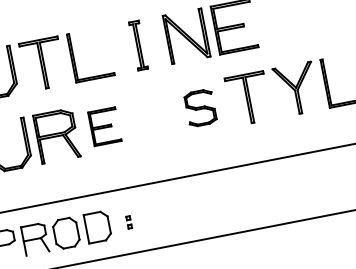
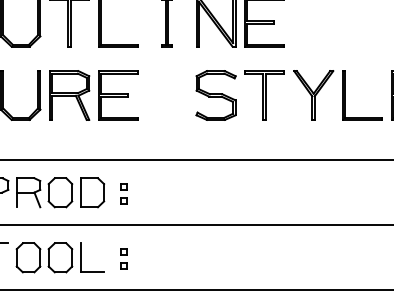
part: (200, 108) -> (215, 95), size x1.43
part: (104, 126) -> (118, 95), size x1.43
part: (128, 221) -> (123, 193), size x1.67

